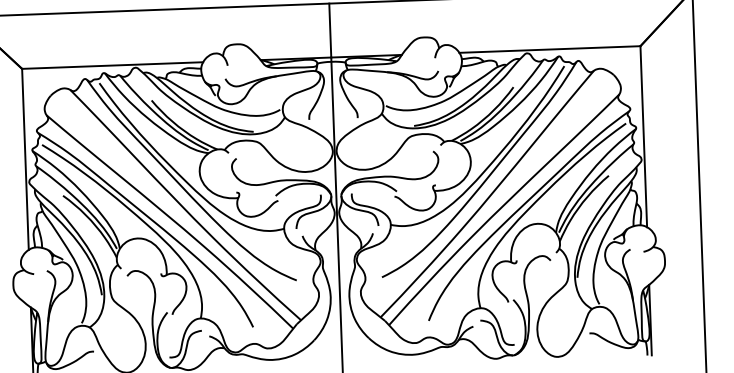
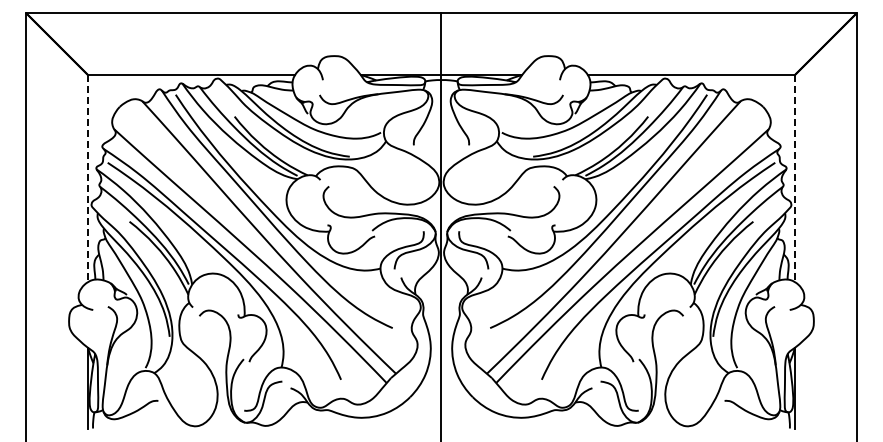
line: (643, 137) -> (794, 179), solid -> dashed
line: (25, 160) -> (88, 179), solid -> dashed

